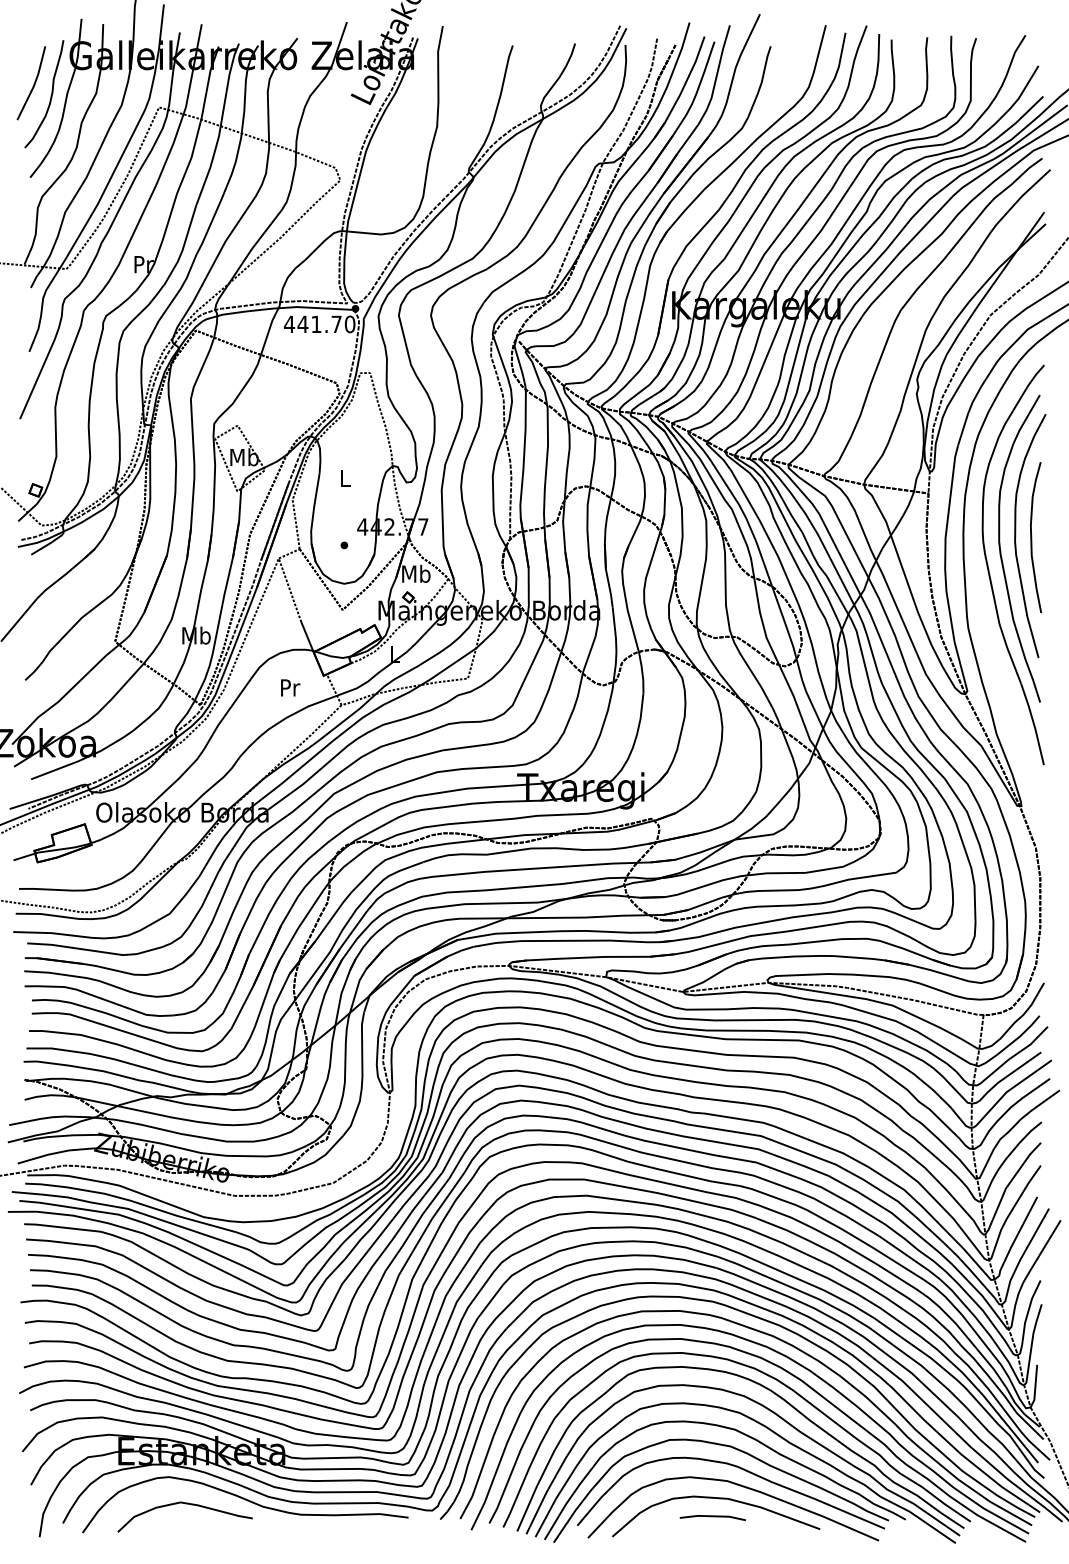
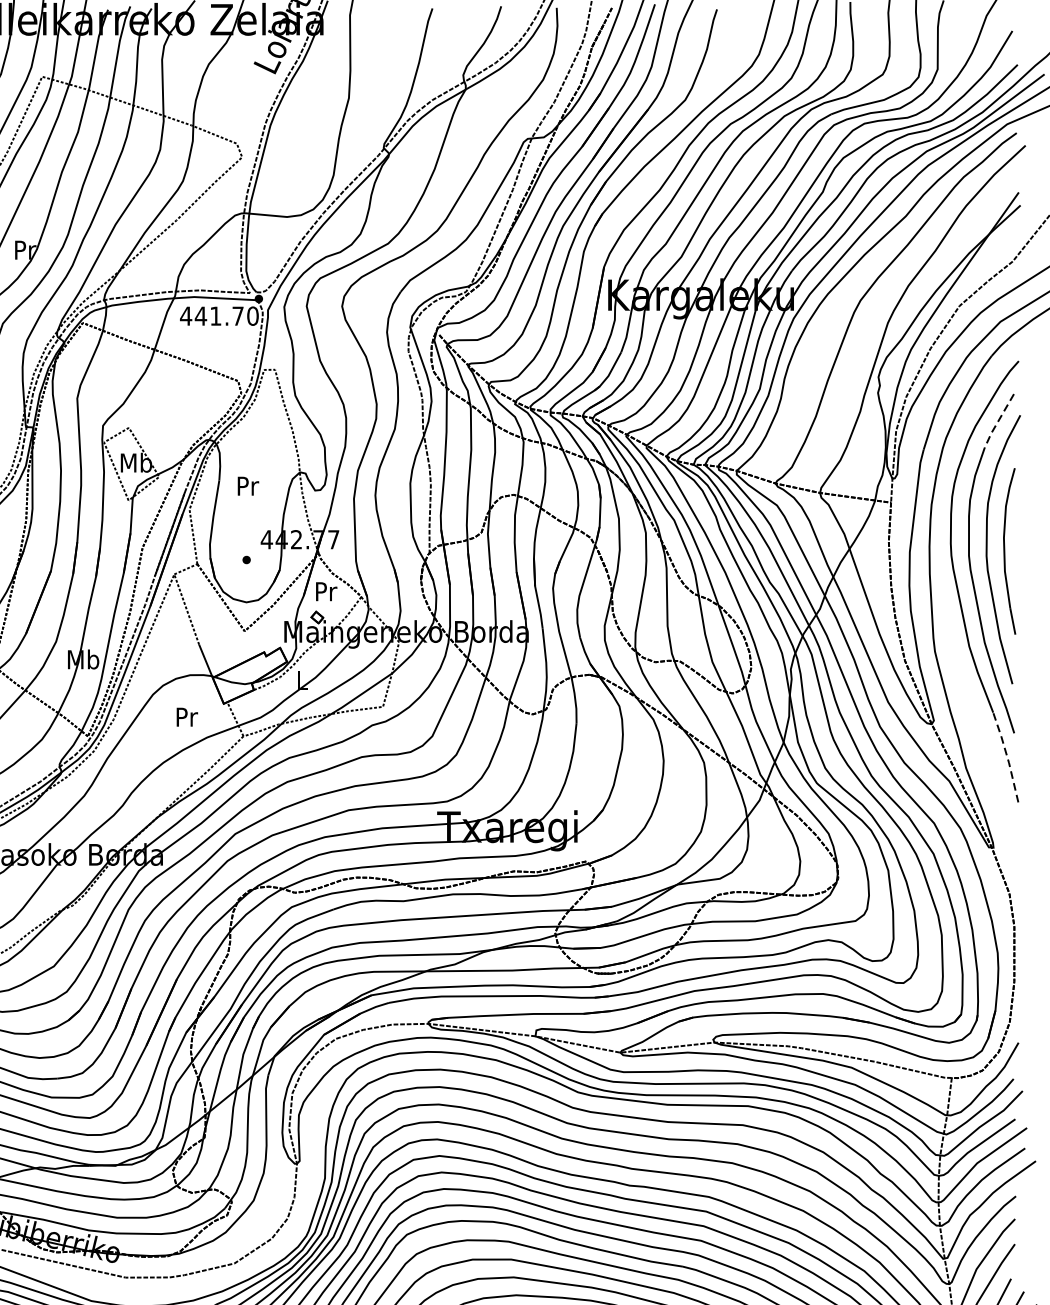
line: (1025, 420) -> (998, 422), solid -> dashed
text: (345, 478) -> (247, 486), L -> Pr
text: (416, 573) -> (326, 590), Mb -> Pr
line: (1033, 723) -> (1006, 756), solid -> dashed

